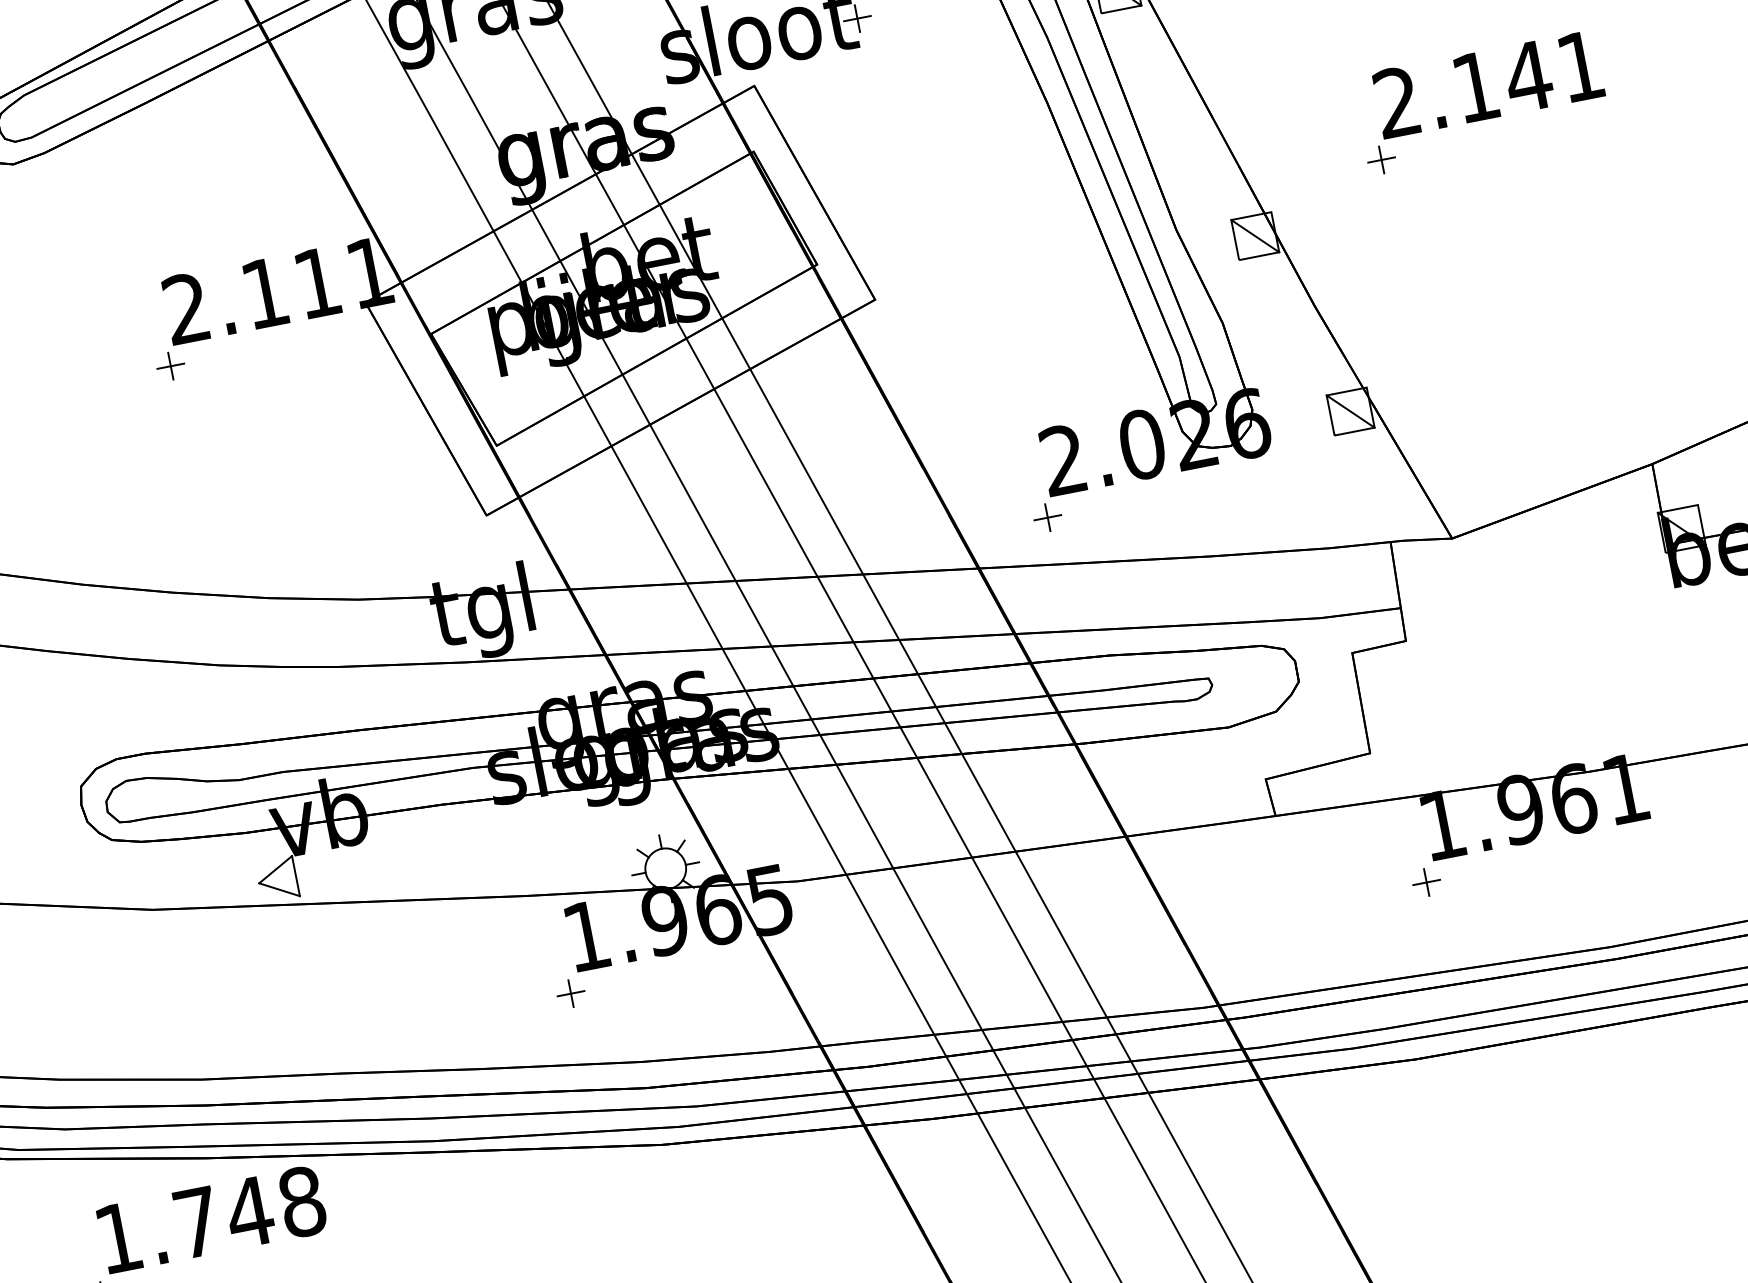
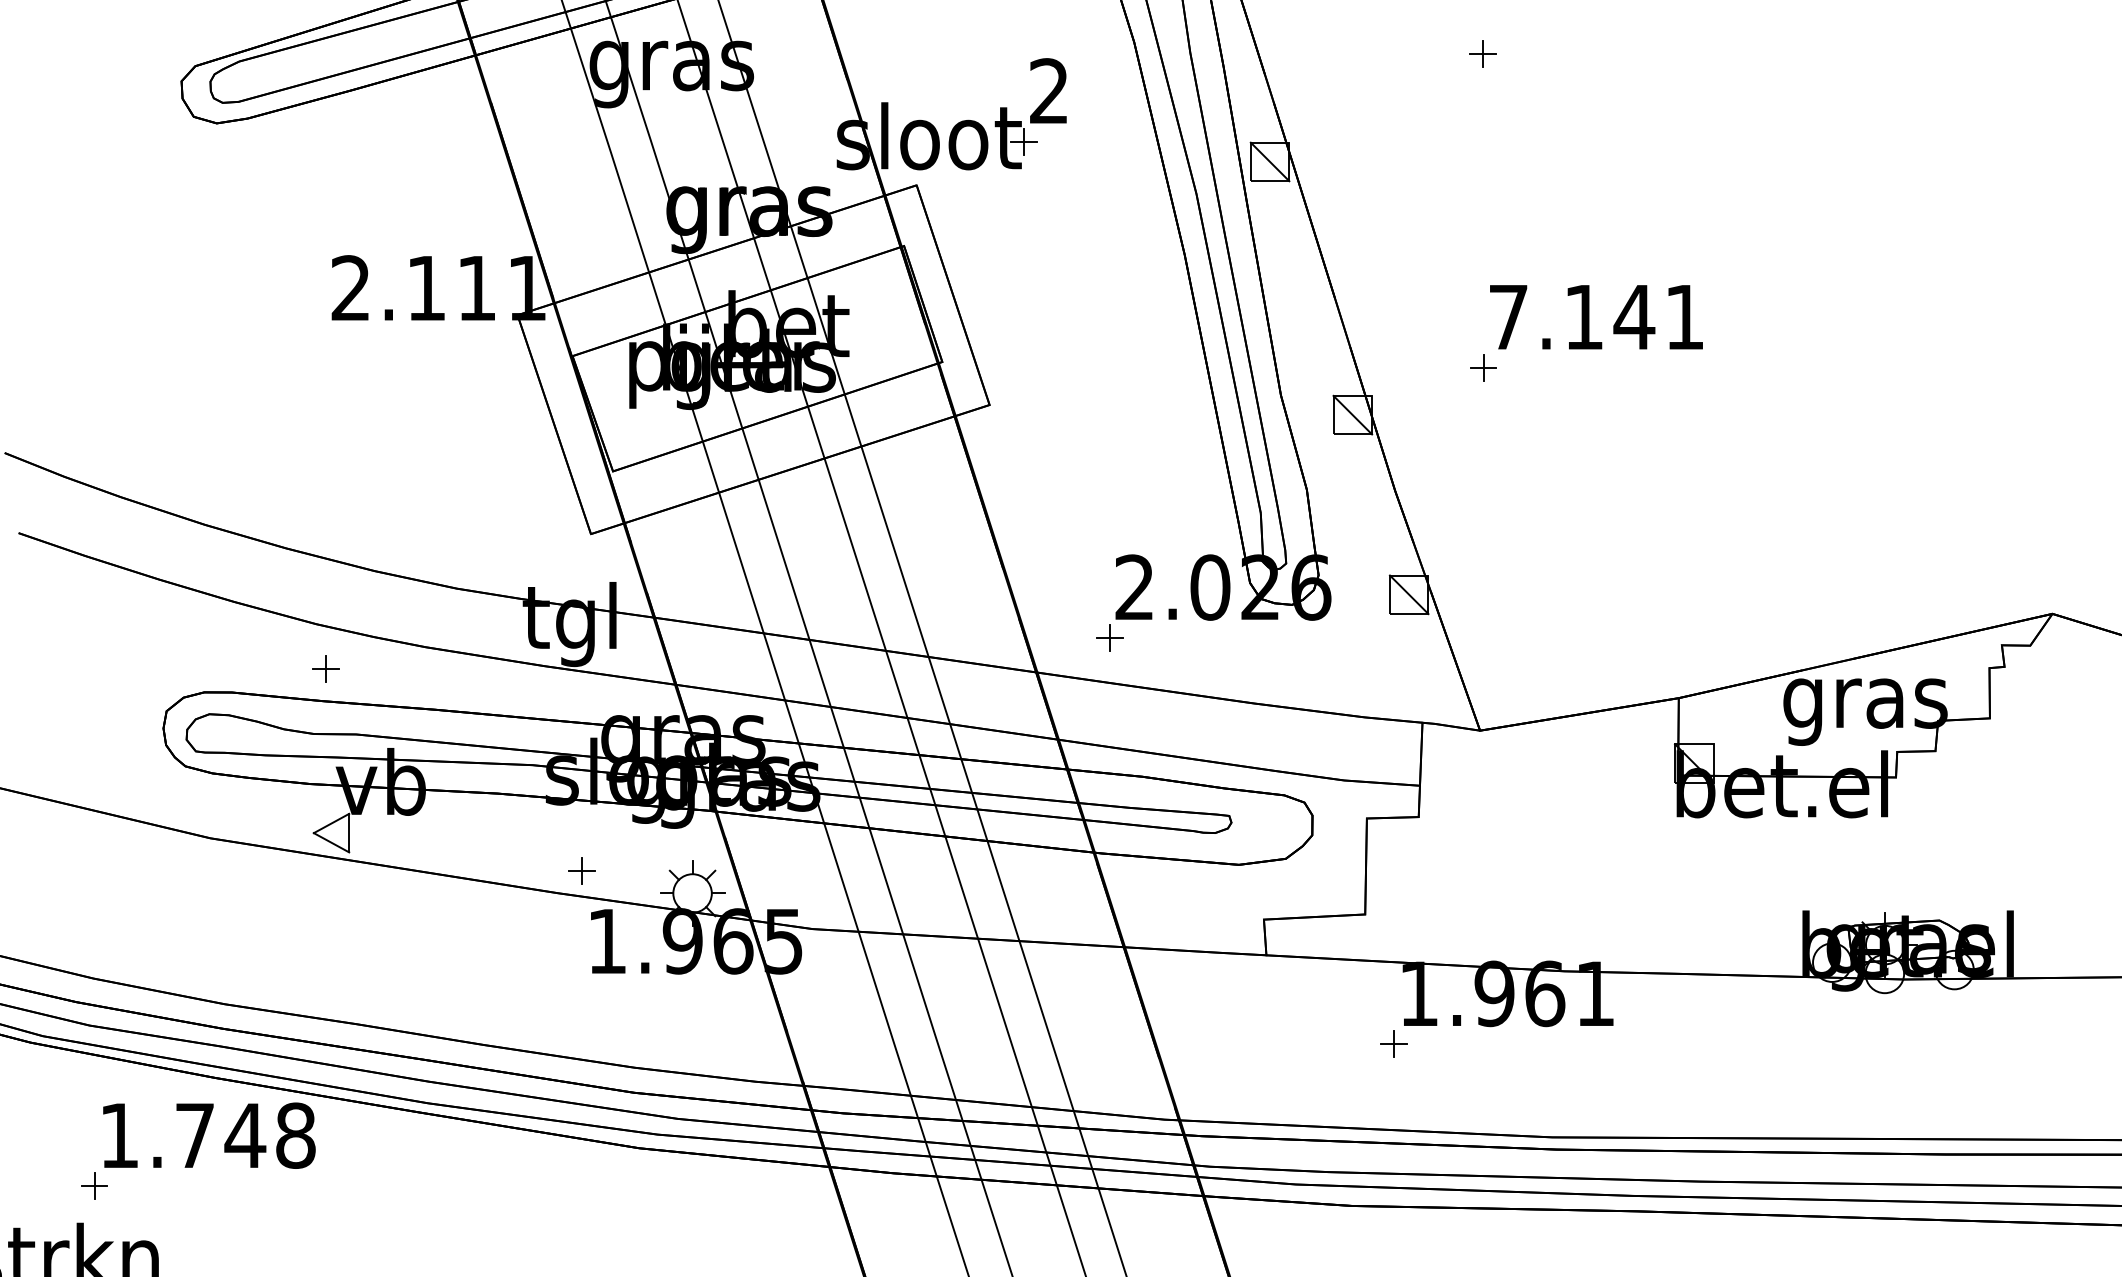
text: (1397, 101) -> (1508, 316), 2.141 -> 7.141
part: (170, 366) -> (325, 668), moved
part: (570, 993) -> (581, 870), moved

